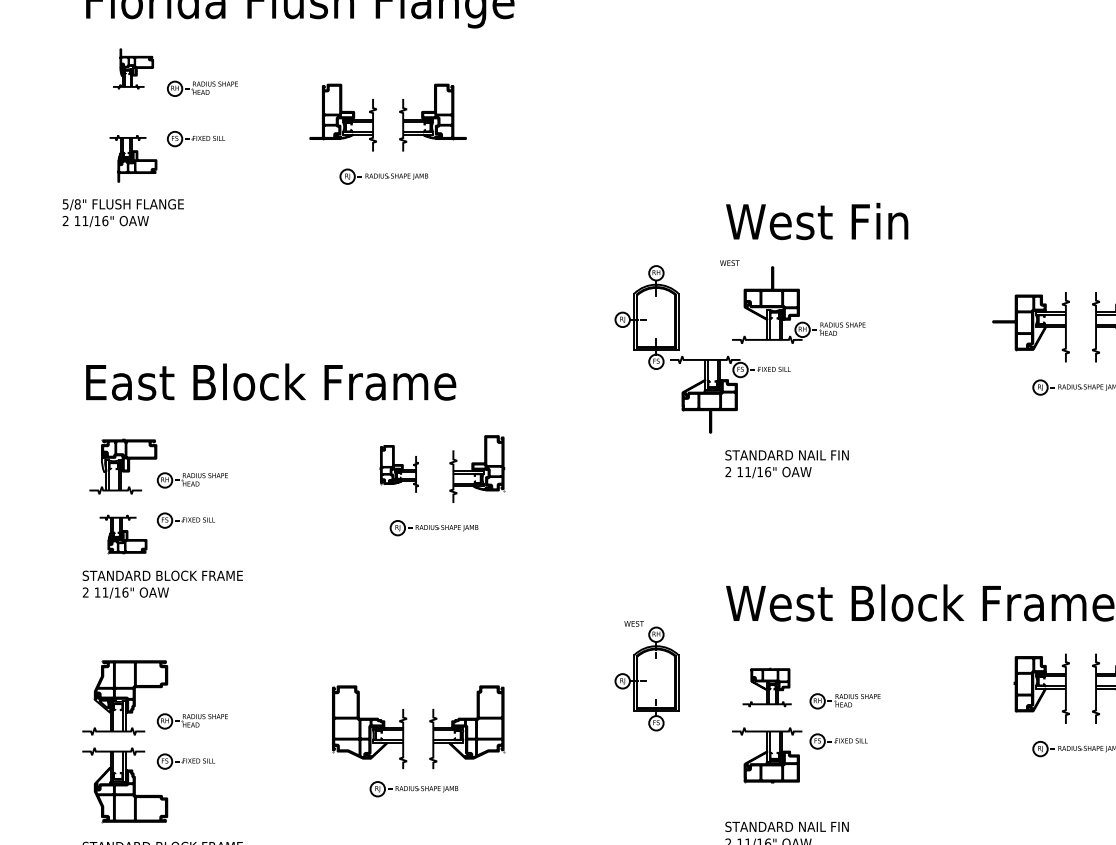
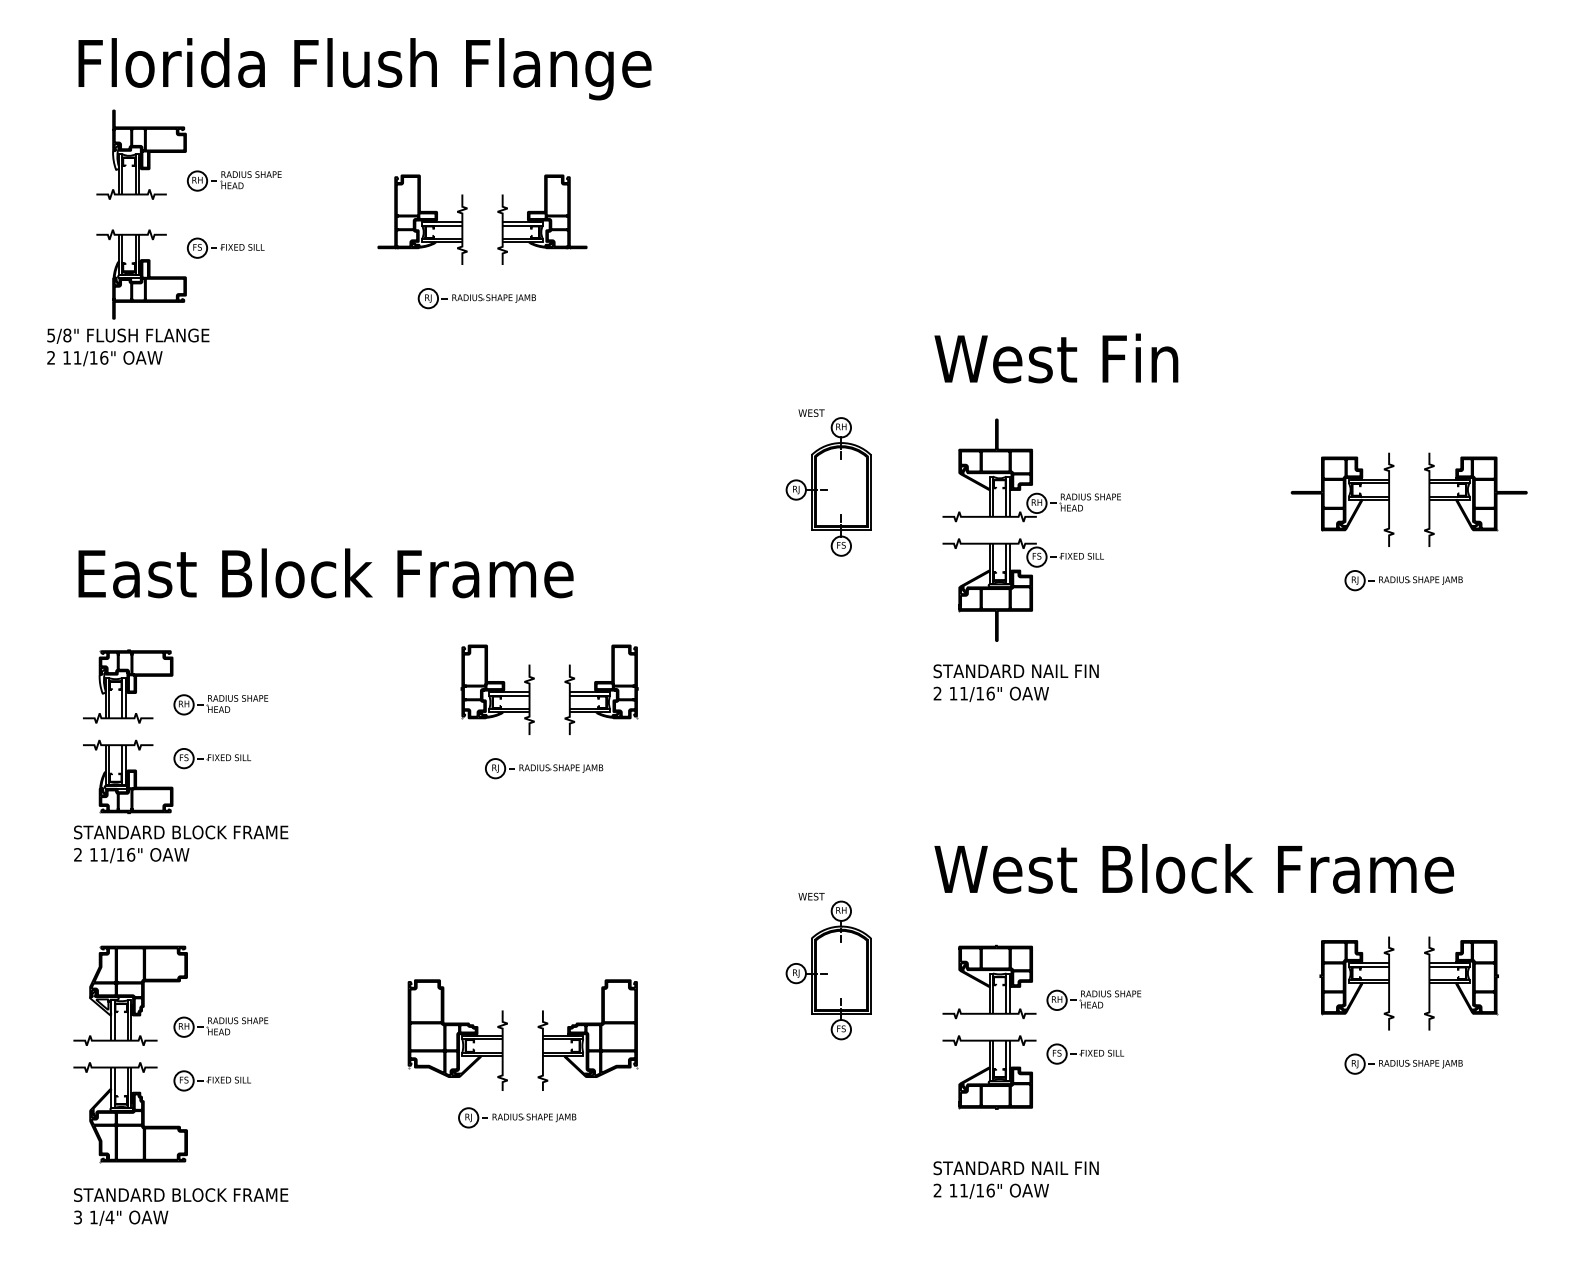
part: (133, 69) -> (141, 154), size x1.67
part: (133, 158) -> (141, 274), size x1.43
text: (729, 262) -> (811, 412), moved
part: (729, 394) -> (1022, 589), moved
part: (399, 468) -> (497, 689), size x1.43
part: (123, 534) -> (128, 776), size x1.43
part: (767, 687) -> (989, 981), size x1.43

